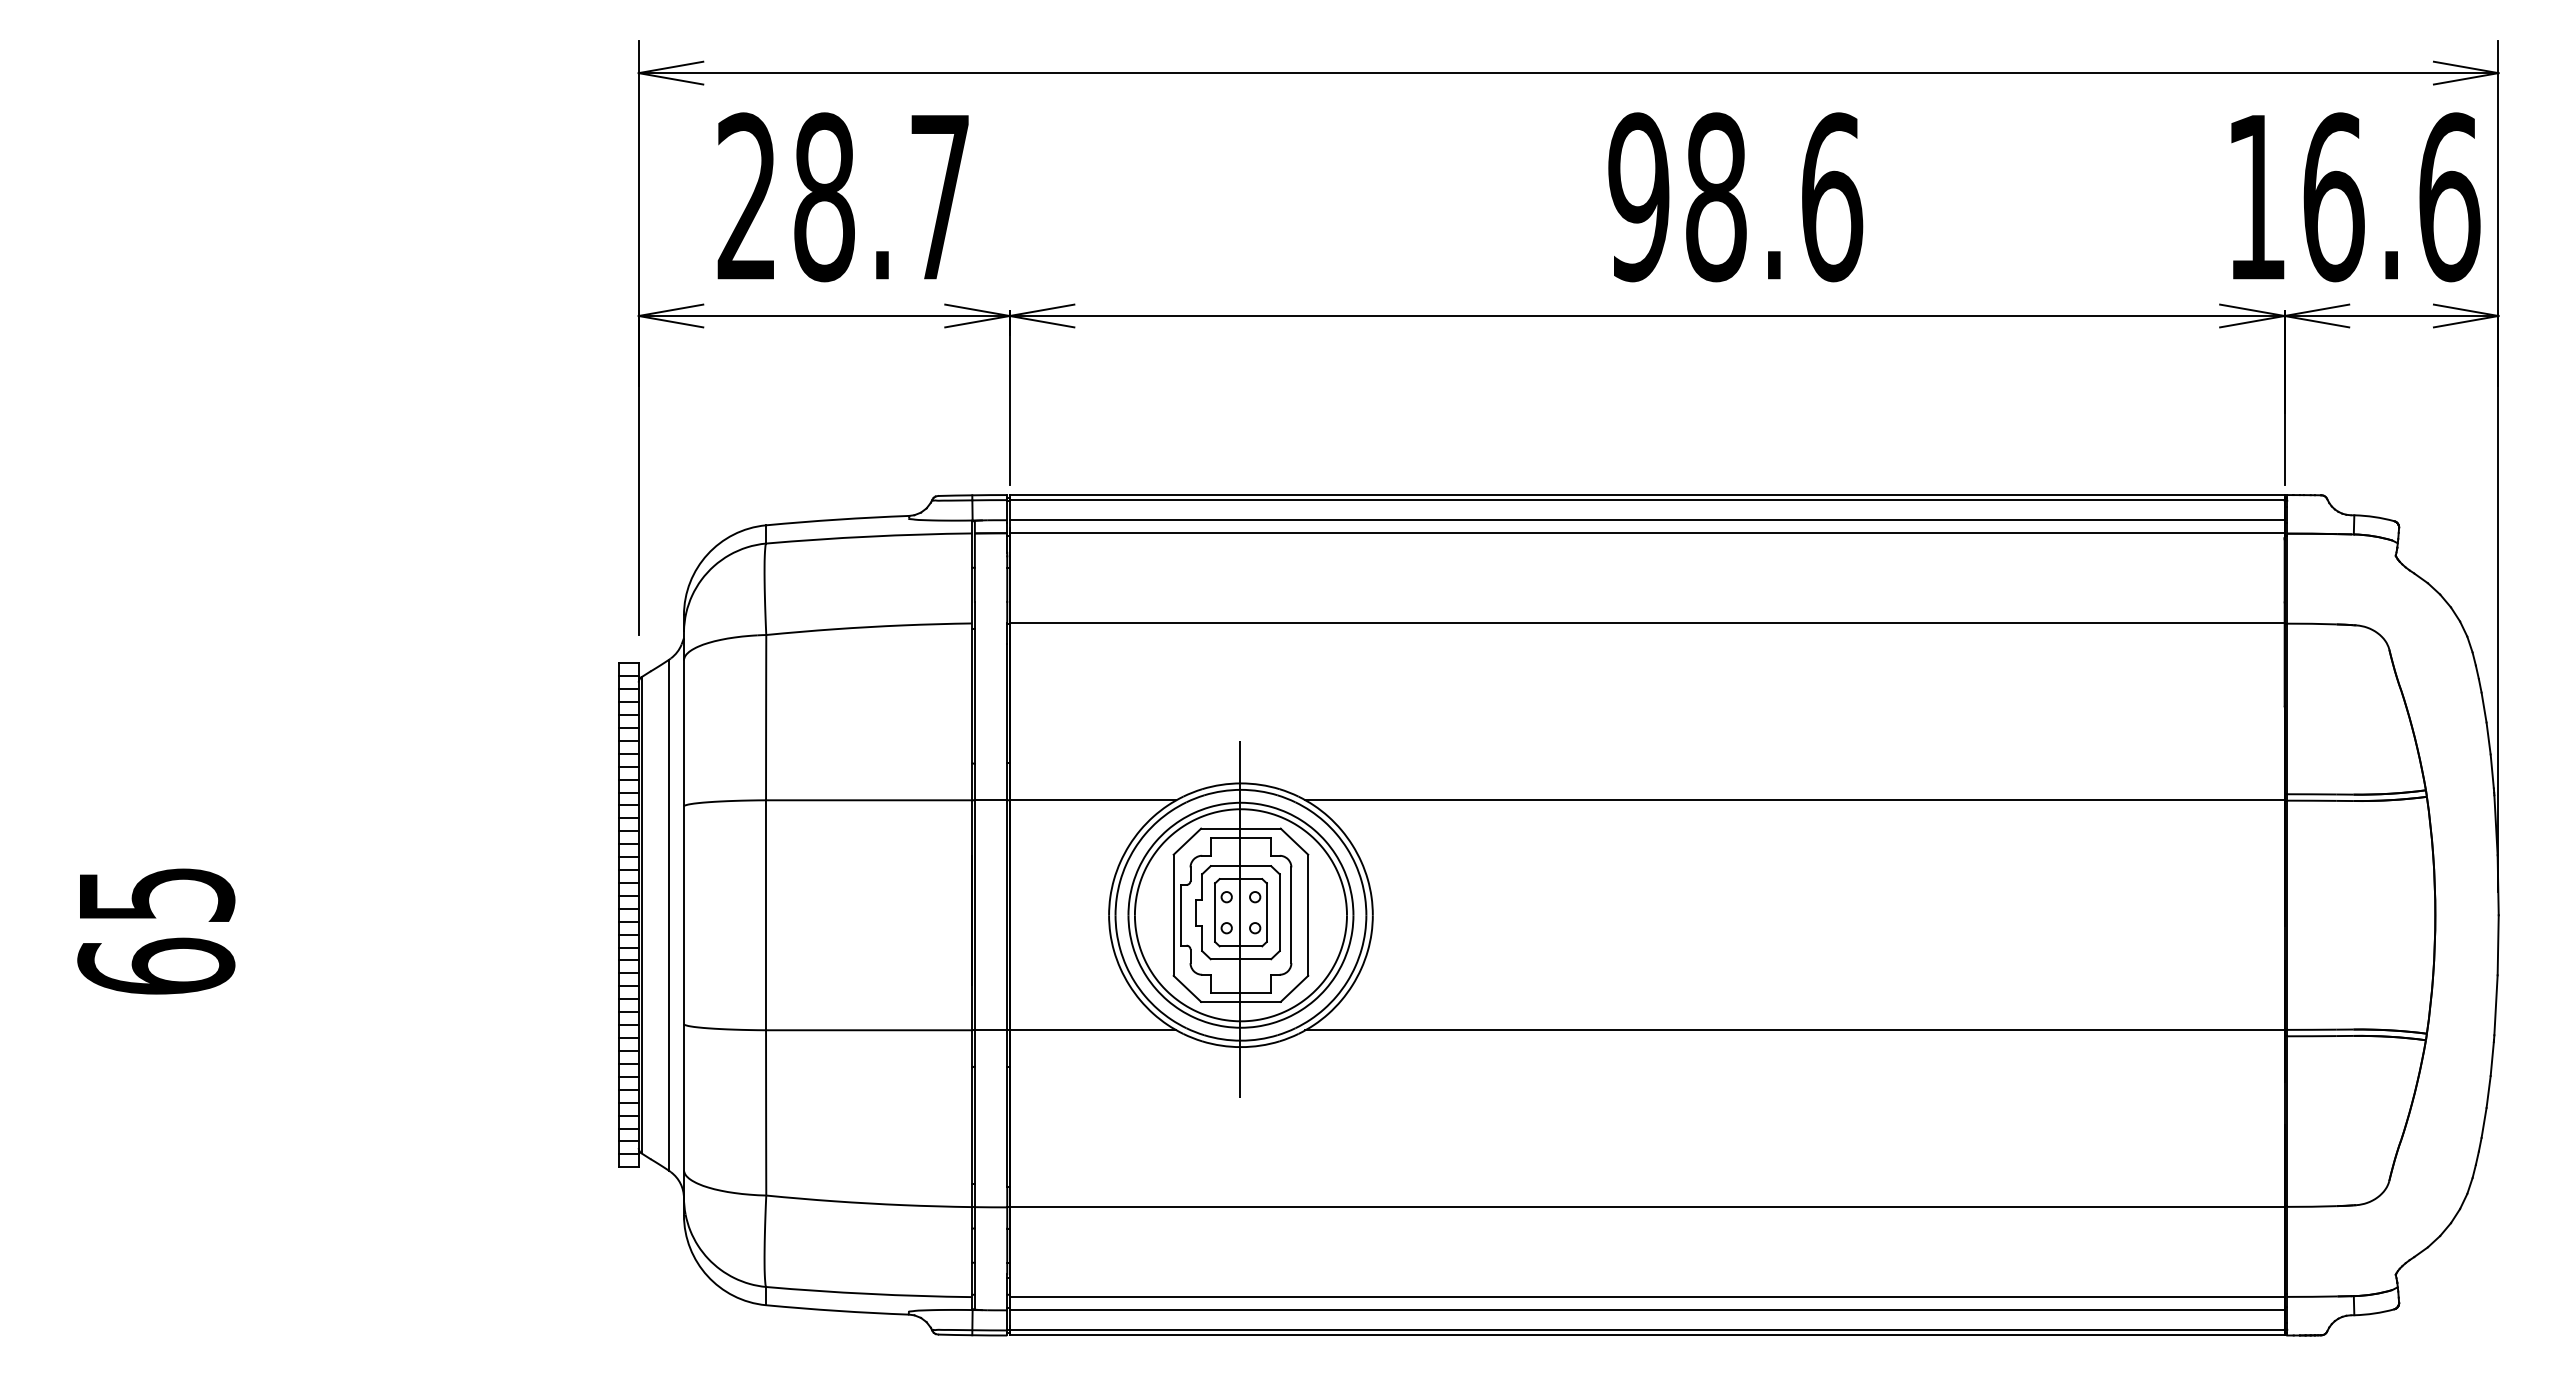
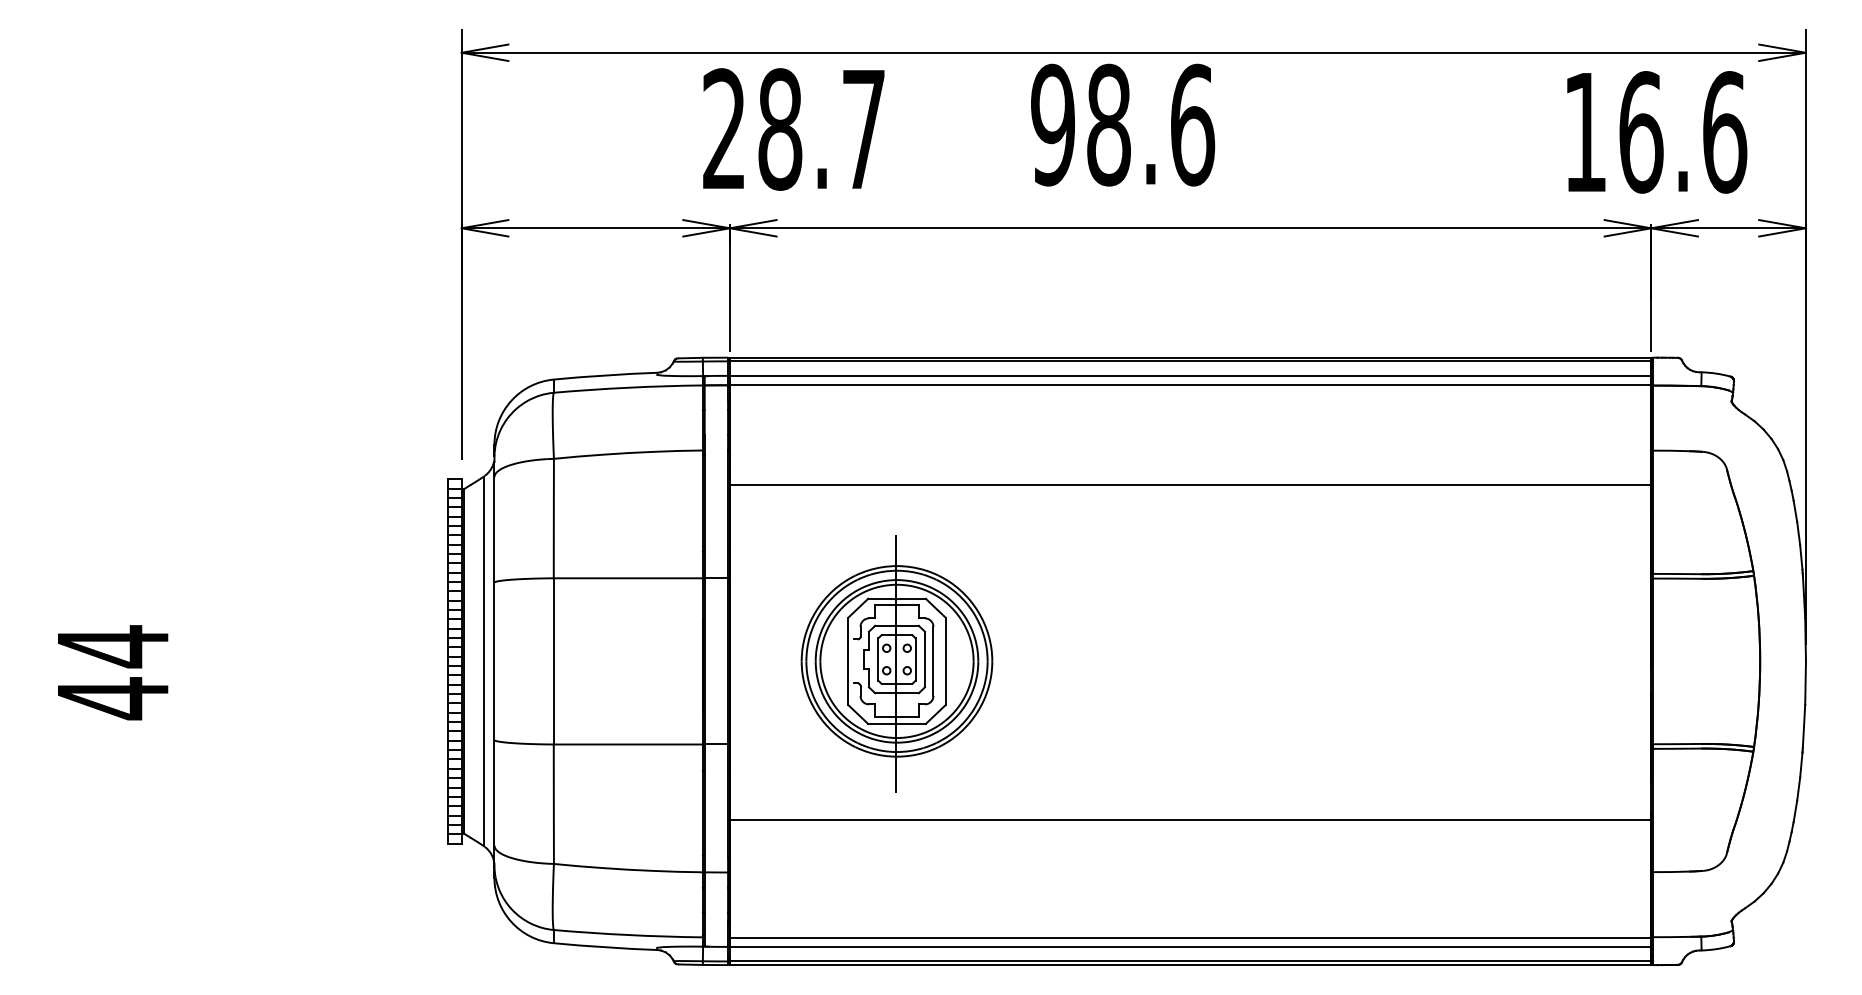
text: (842, 197) -> (793, 129), moved
text: (1735, 197) -> (1122, 125), moved
text: (2355, 197) -> (1656, 132), moved
line: (1646, 623) -> (1190, 485), moved
line: (1092, 800) -> (789, 578), removed
line: (1794, 800) -> (1297, 578), removed
line: (1181, 914) -> (854, 660), removed
text: (156, 930) -> (113, 672), 65 -> 44
line: (1092, 1030) -> (789, 744), removed
line: (1794, 1030) -> (1297, 744), removed
line: (1646, 1207) -> (1190, 819), moved

